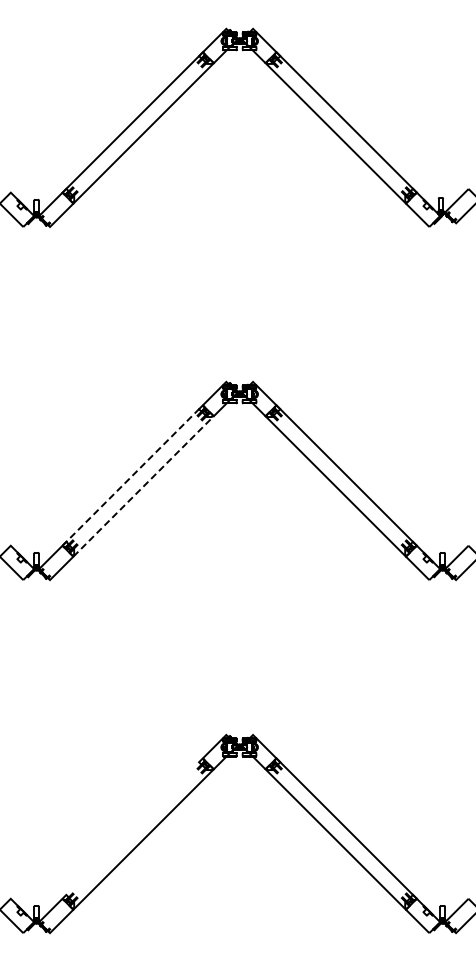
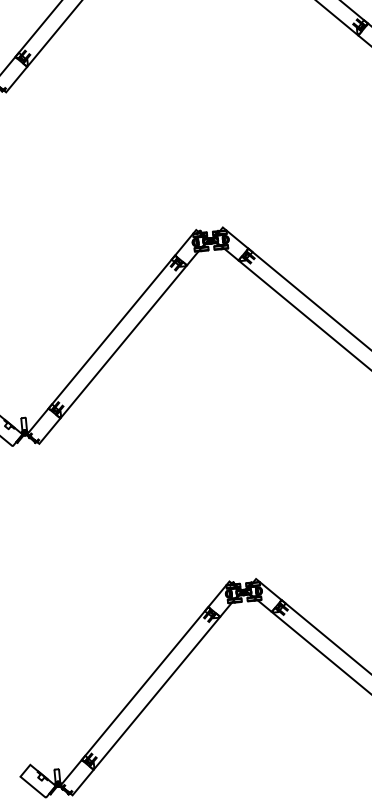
line: (133, 475) -> (112, 331), dashed -> solid
line: (143, 486) -> (123, 341), dashed -> solid
line: (132, 828) -> (144, 683), added

